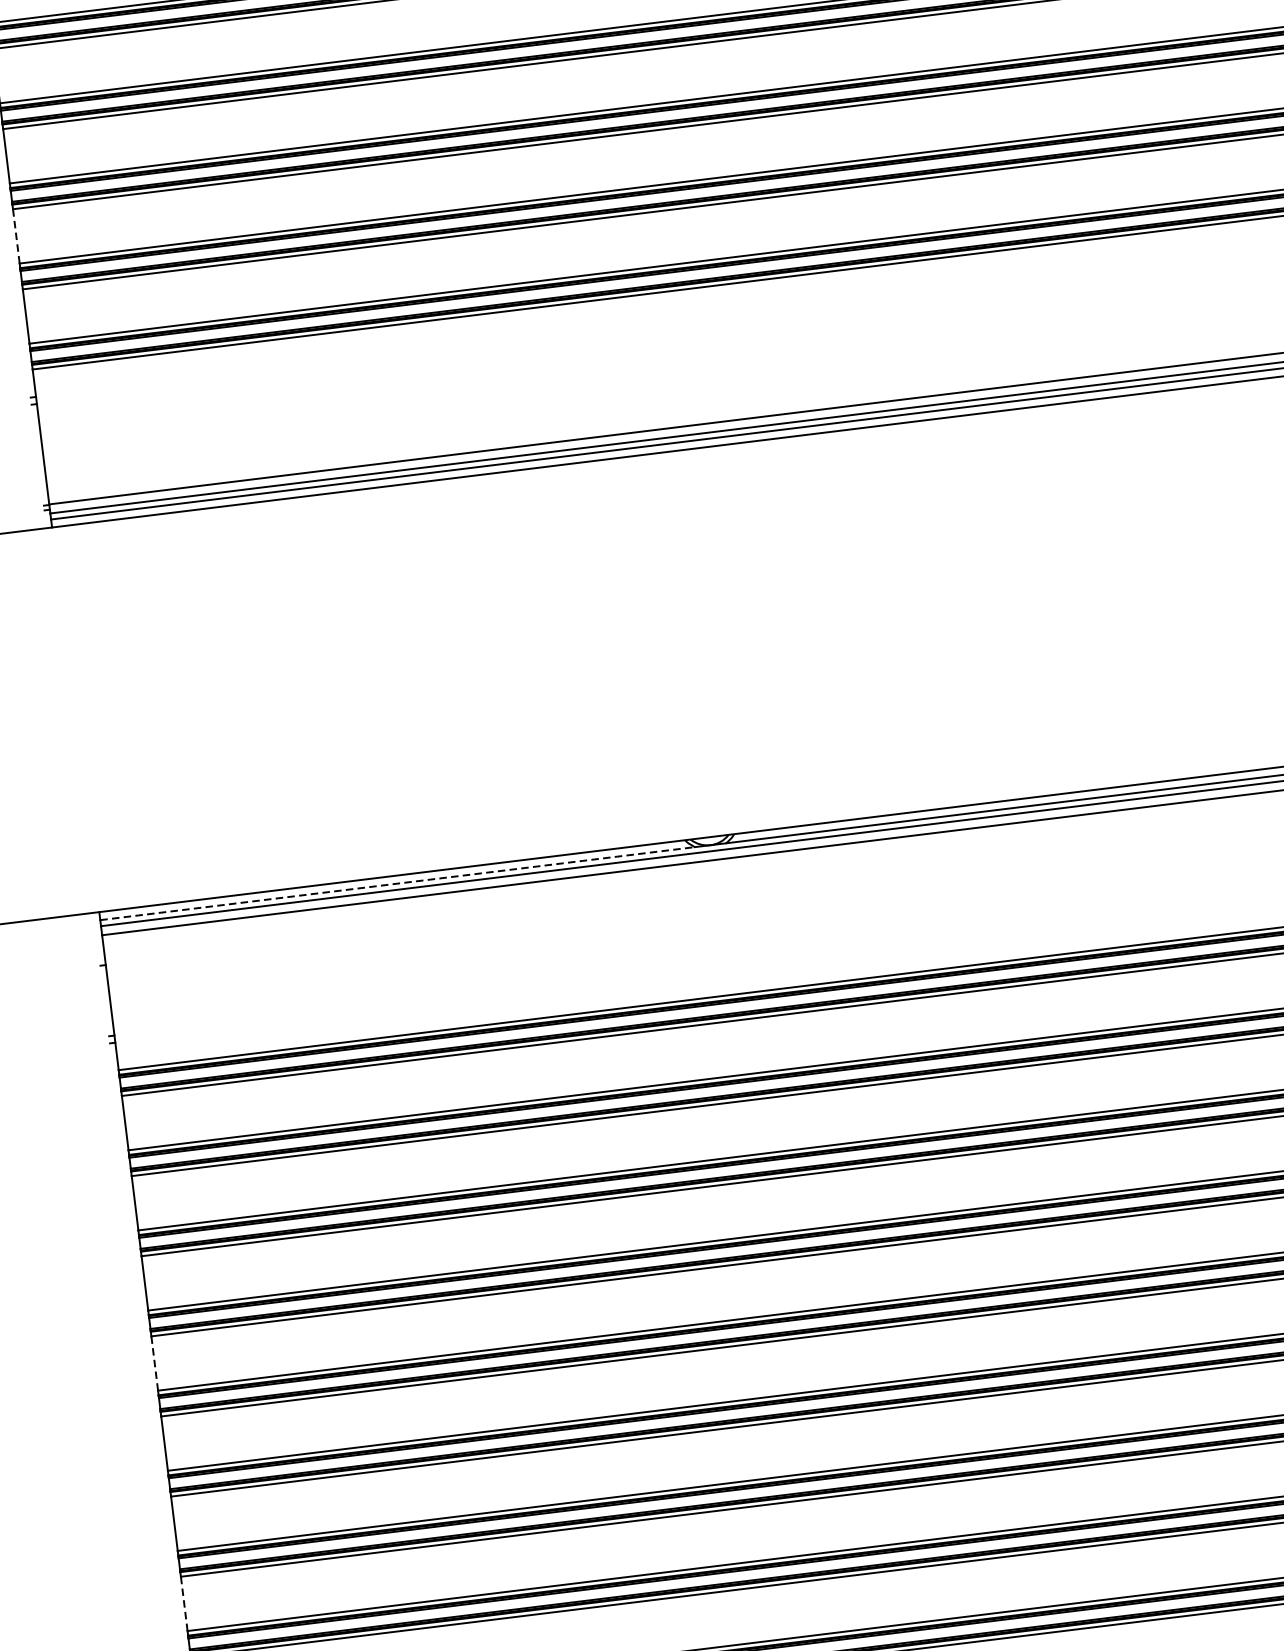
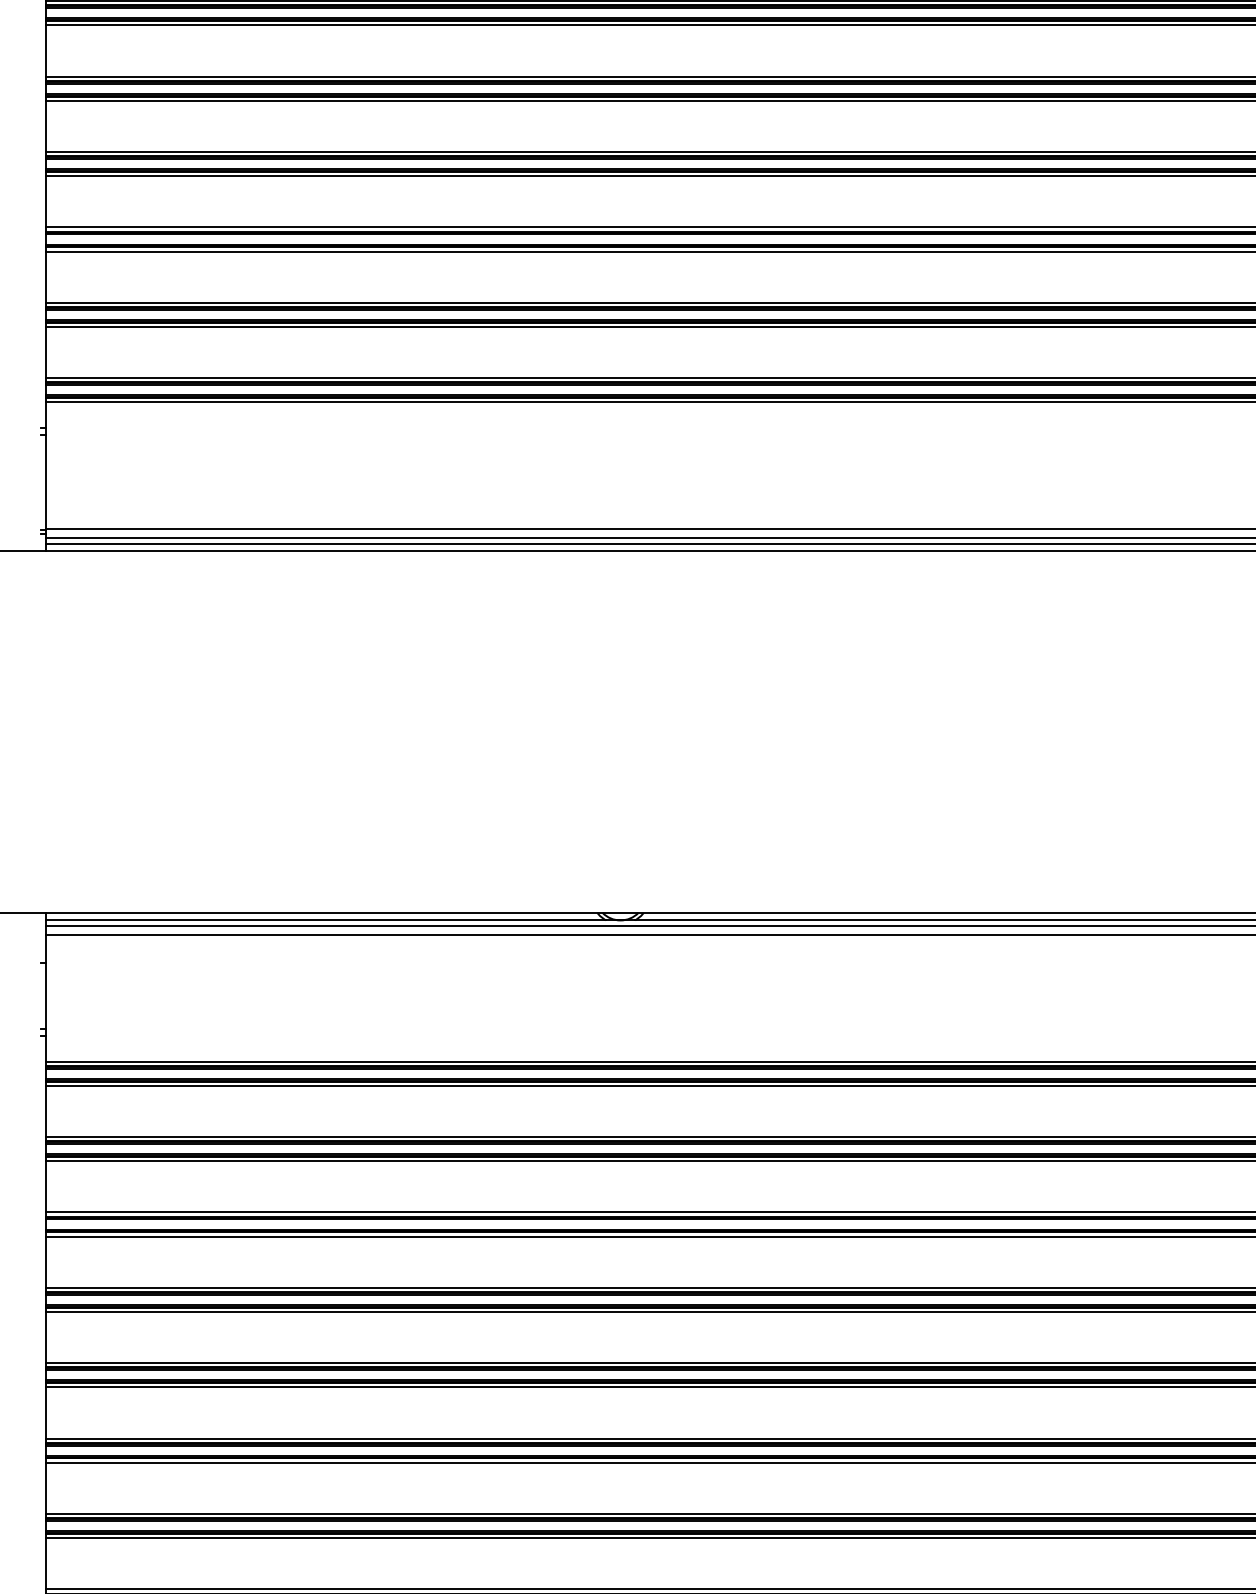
line: (16, 236) -> (46, 277), dashed -> solid
line: (398, 883) -> (326, 920), dashed -> solid
line: (154, 1363) -> (46, 1337), dashed -> solid
line: (184, 1603) -> (46, 1563), dashed -> solid

